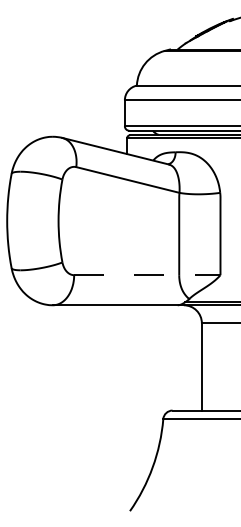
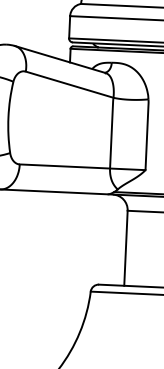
line: (147, 275) -> (82, 167), dashed -> solid

